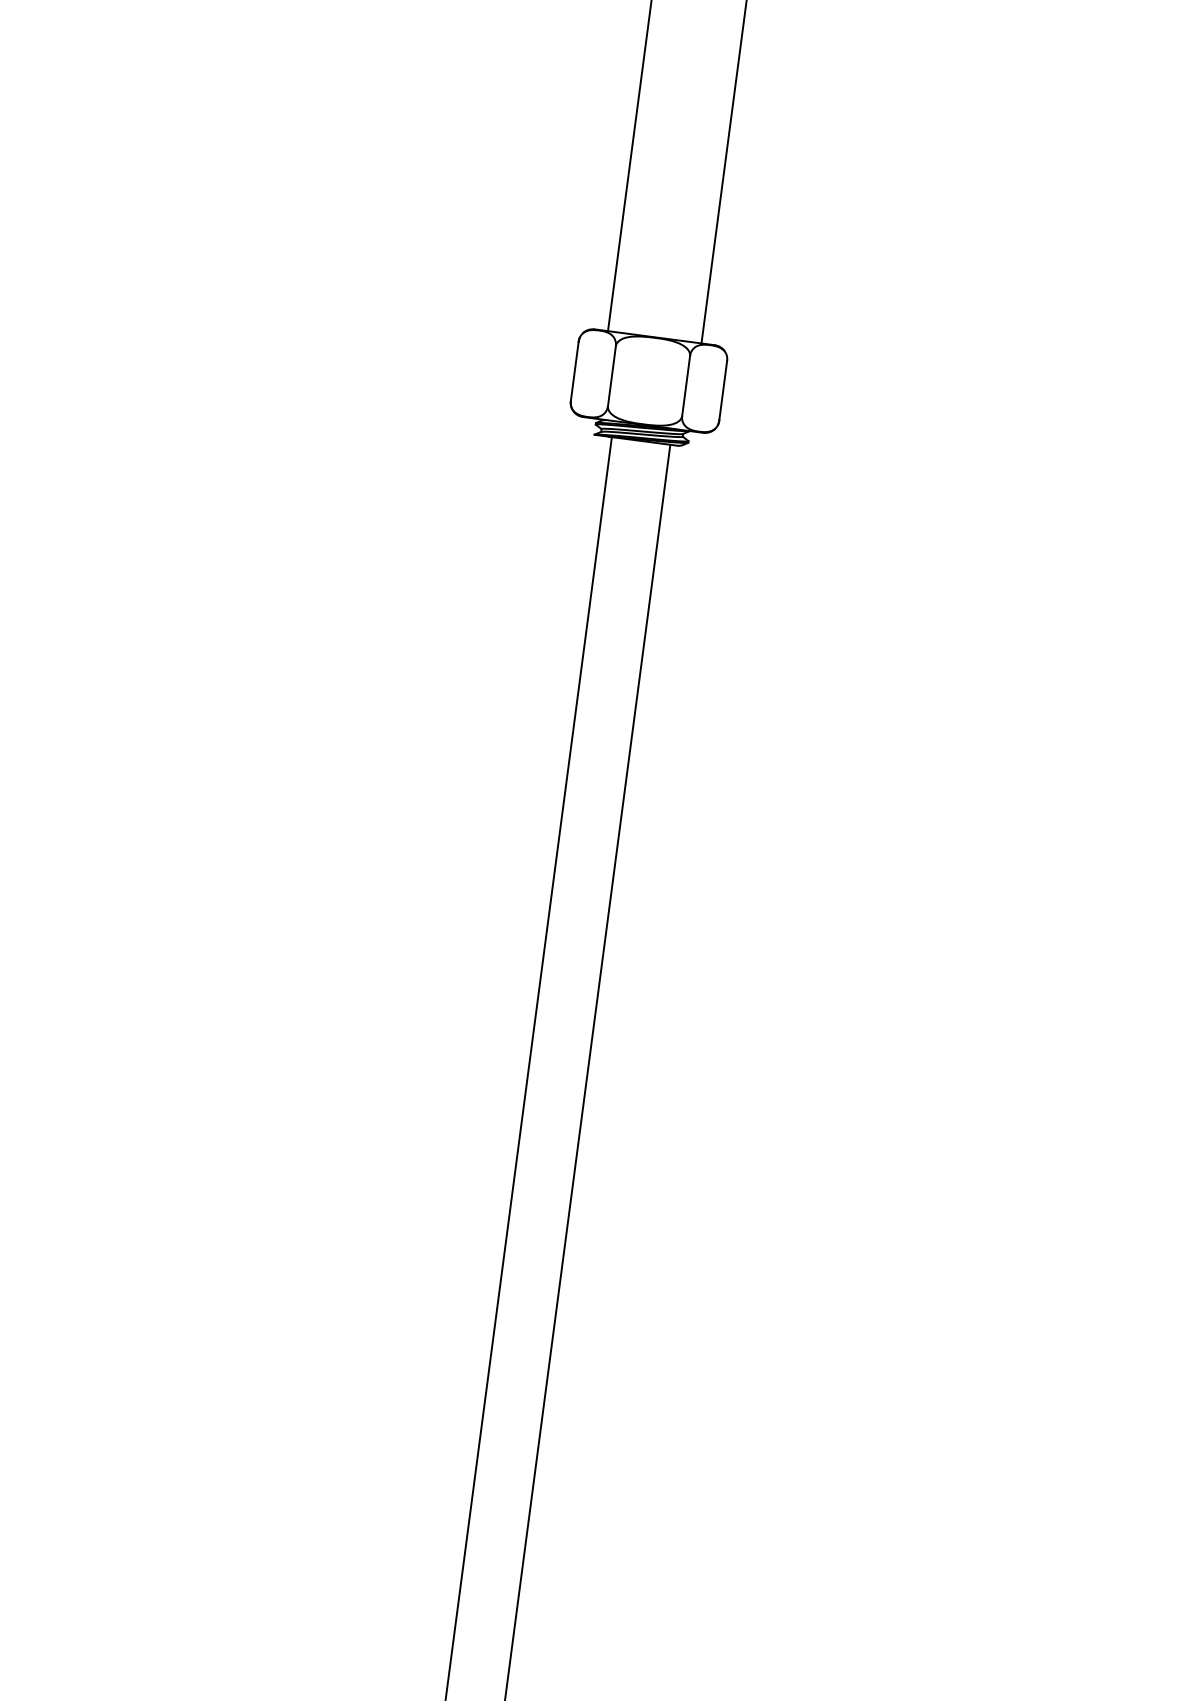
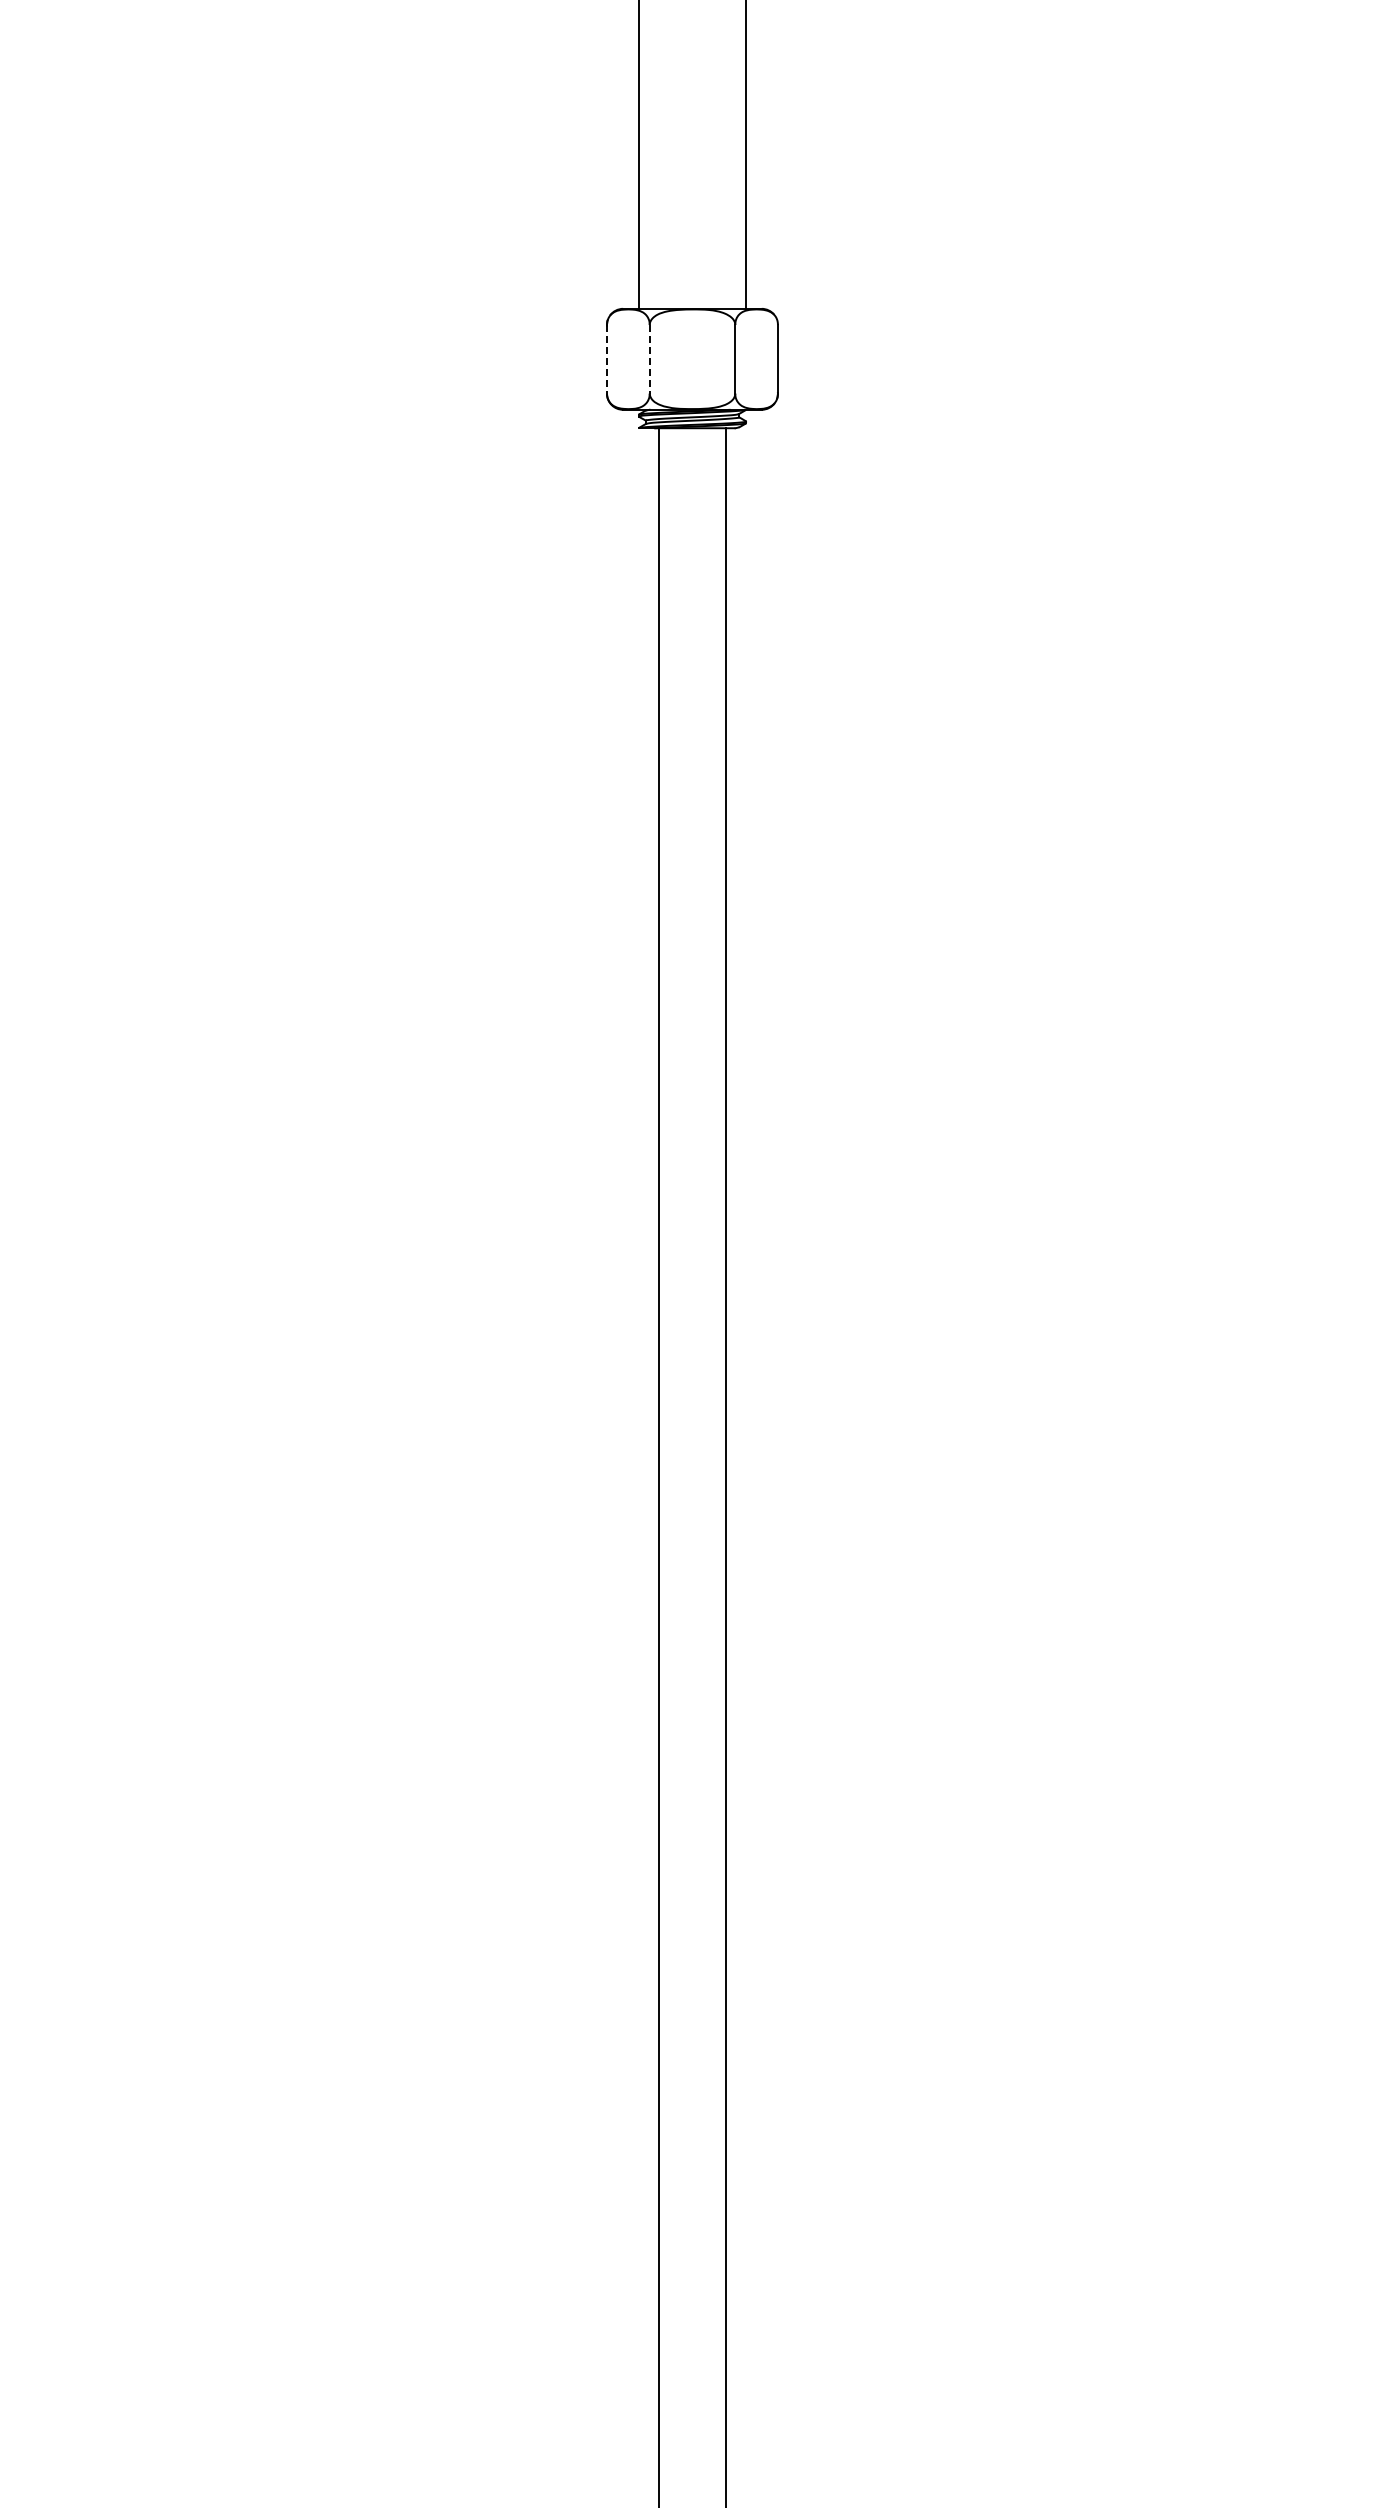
line: (574, 371) -> (606, 359), solid -> dashed
line: (611, 376) -> (649, 359), solid -> dashed

